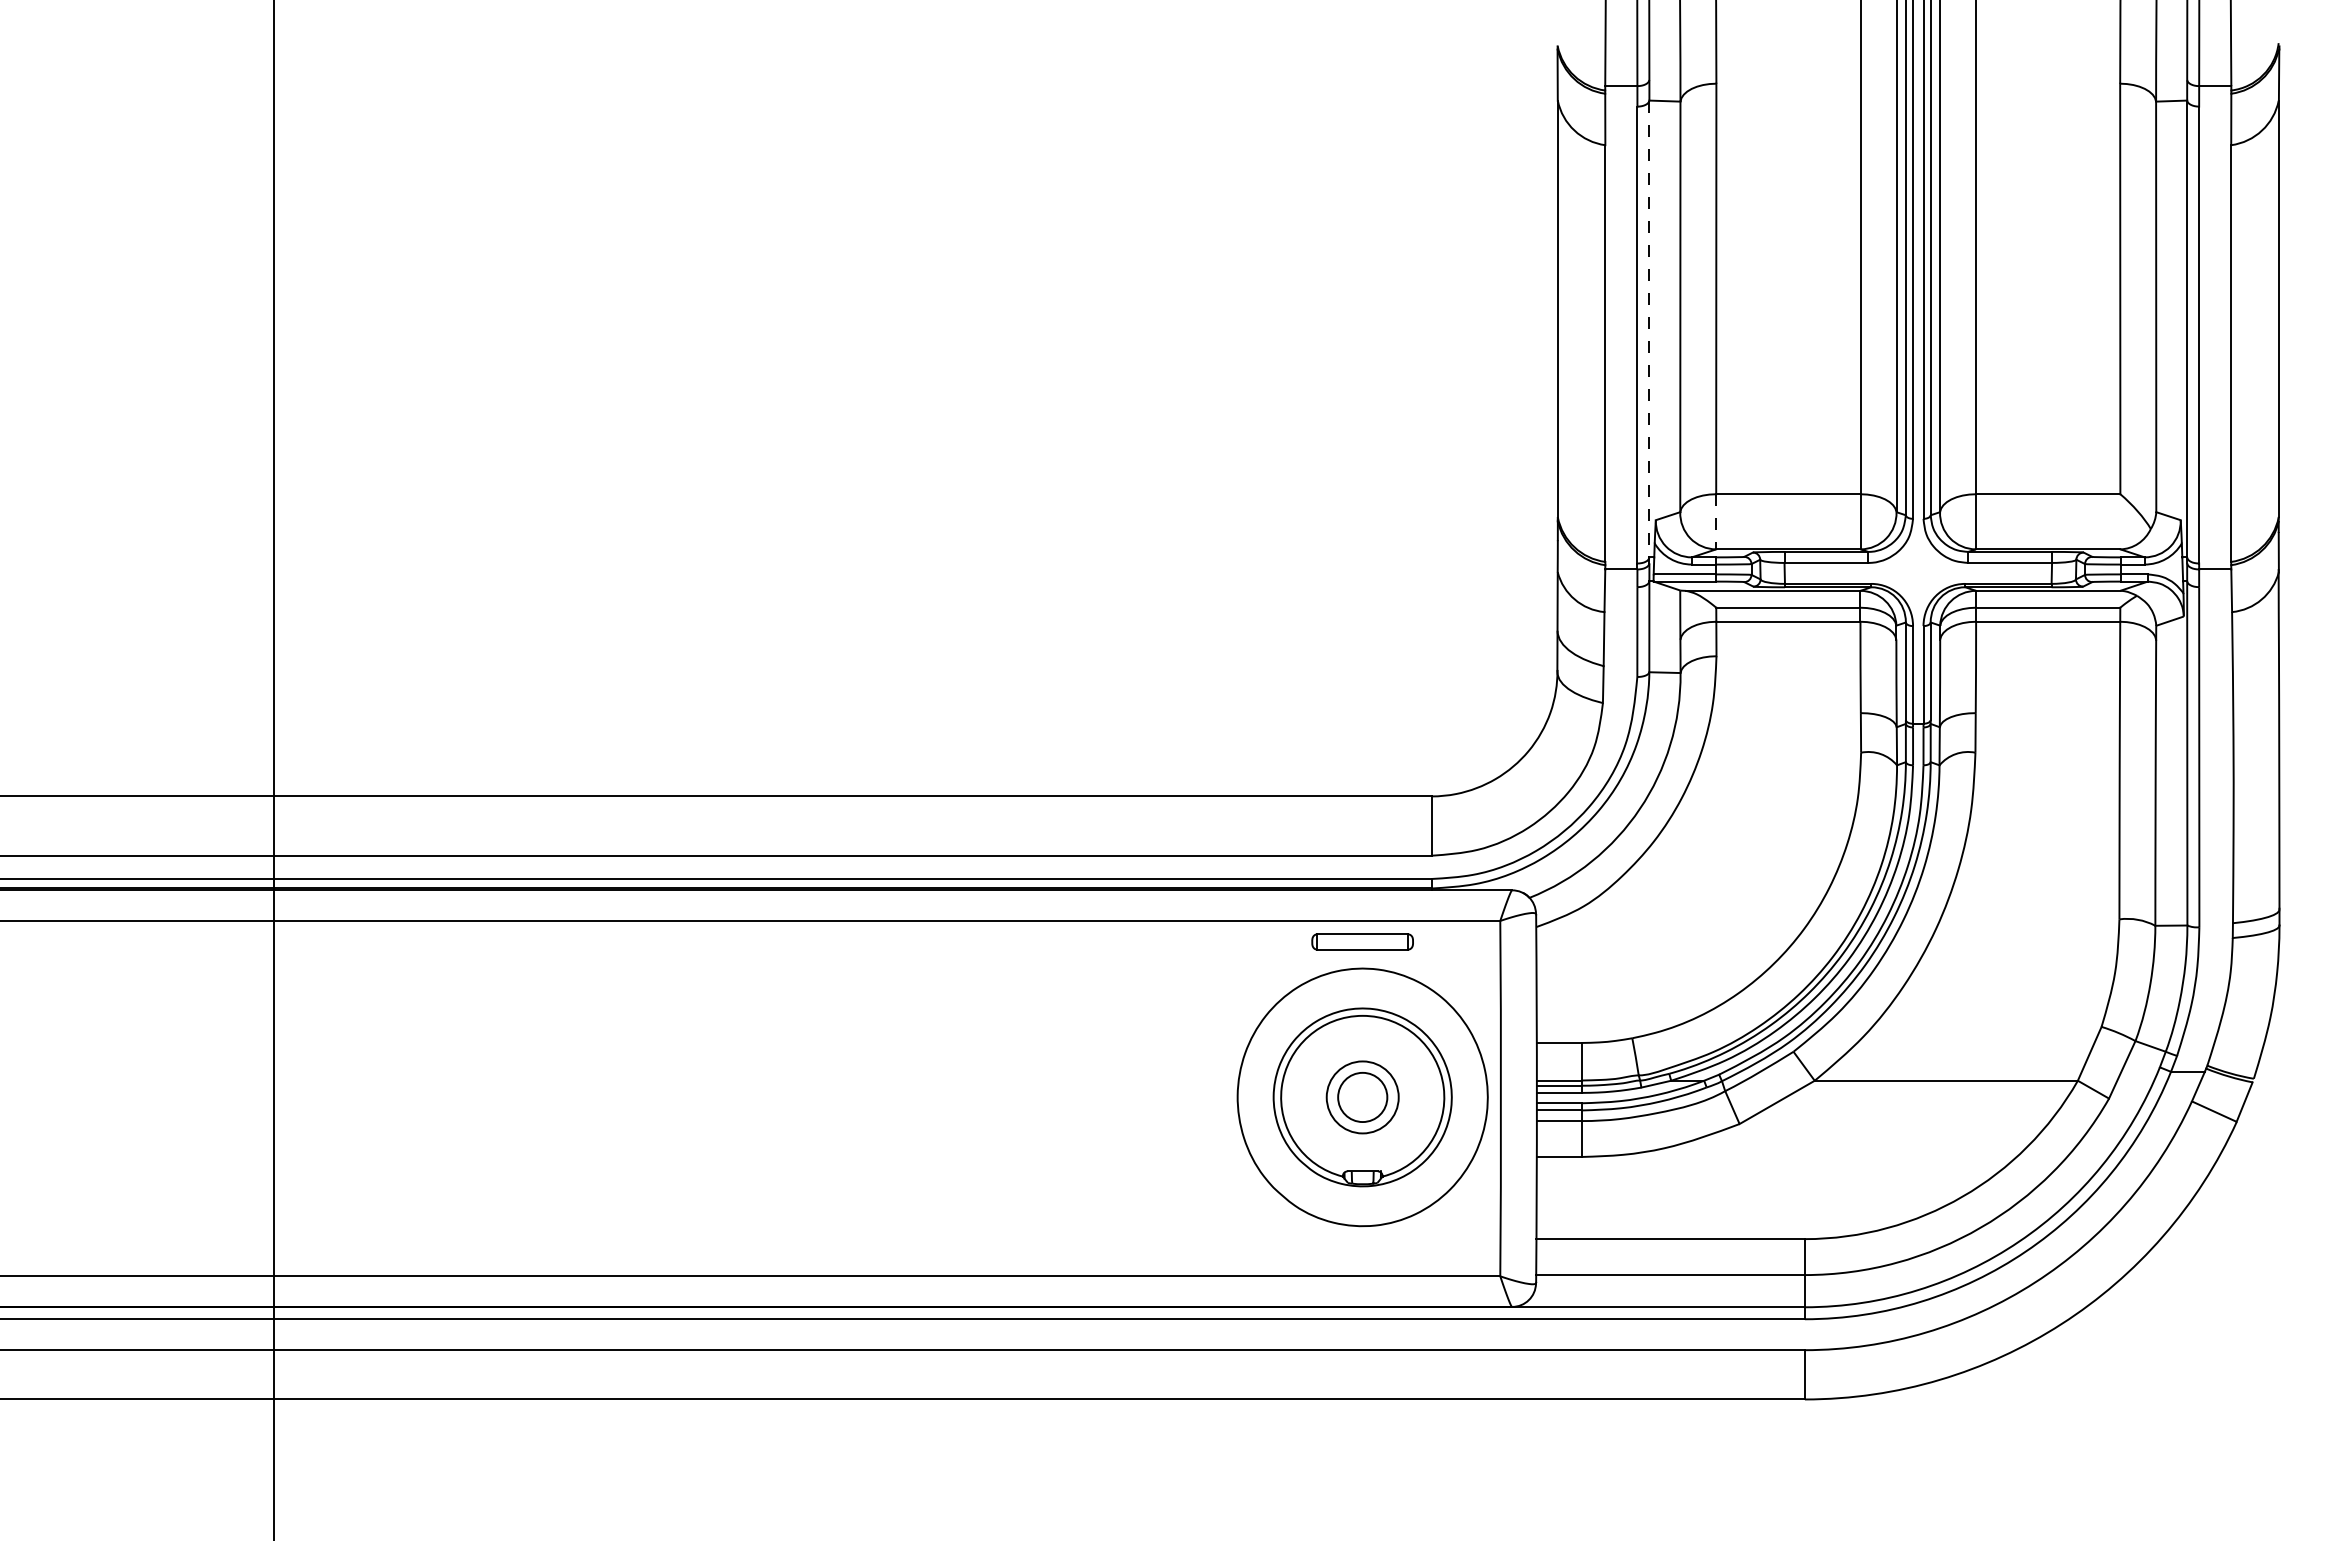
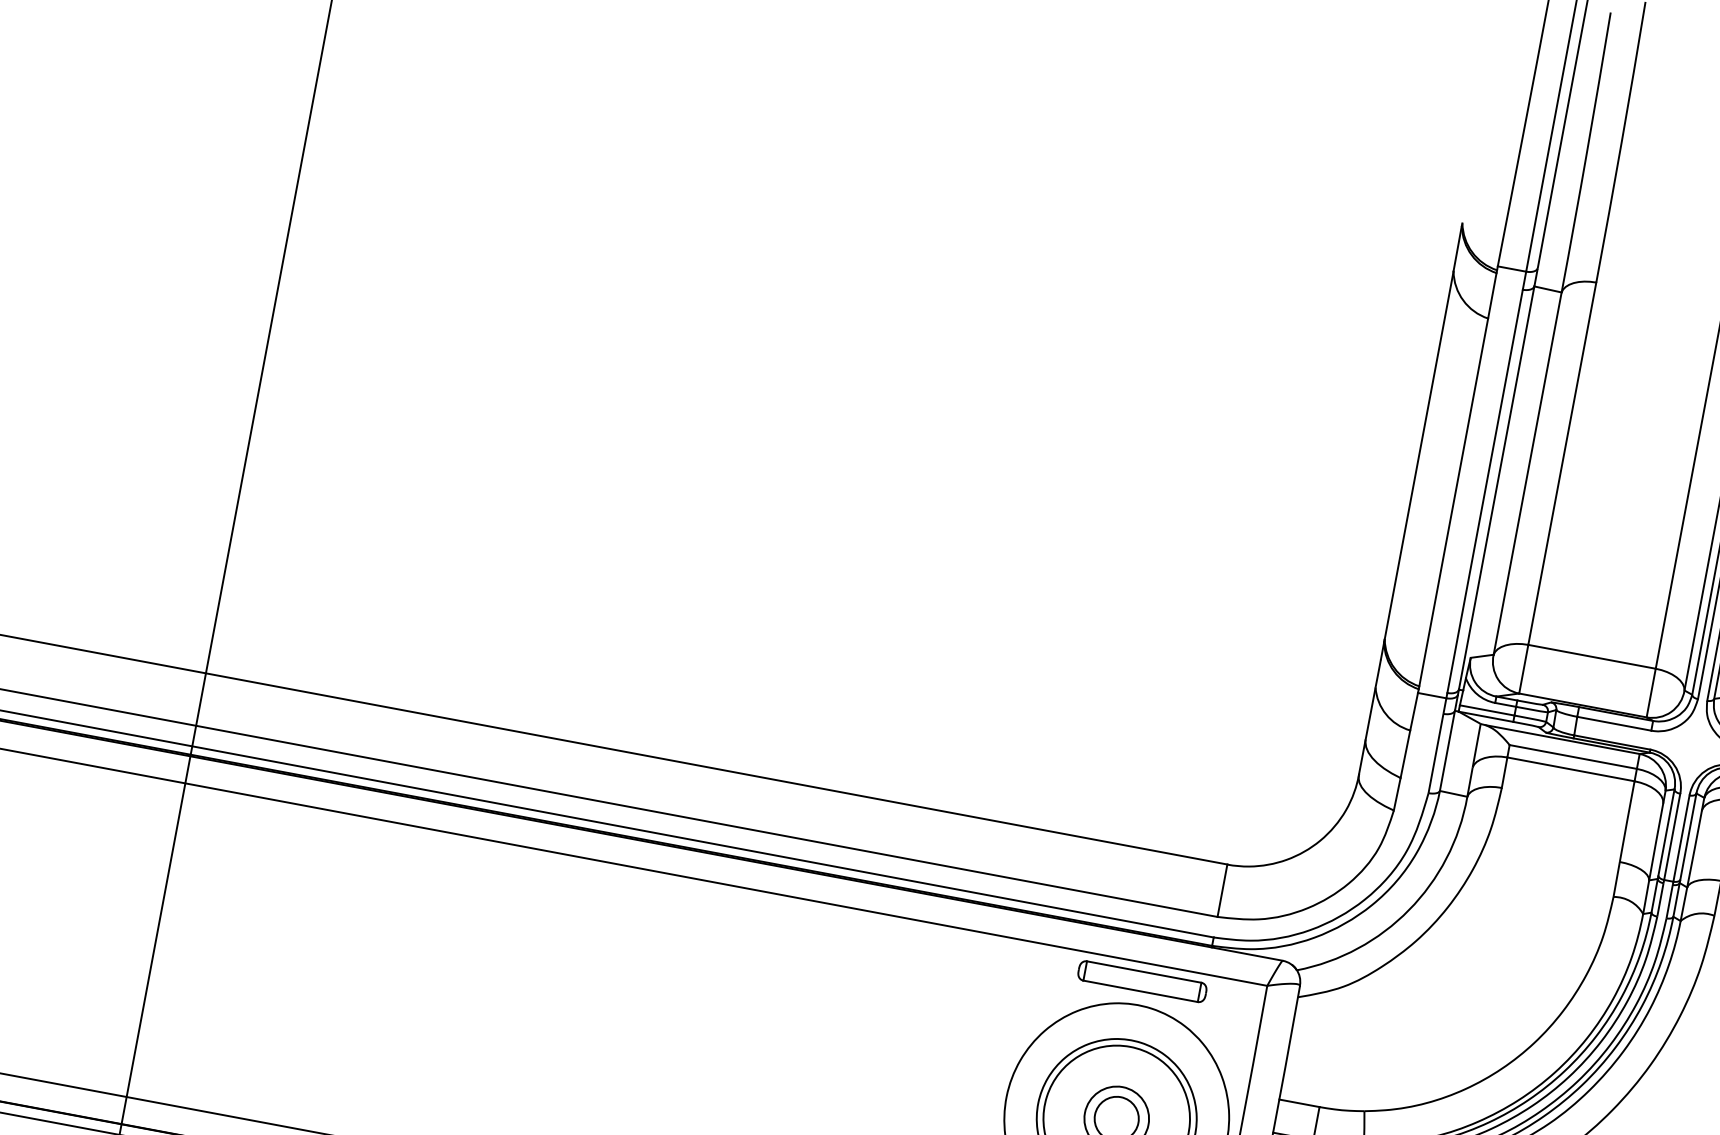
line: (1649, 329) -> (1496, 488), dashed -> solid
line: (1716, 521) -> (1524, 669), dashed -> solid
part: (1362, 941) -> (1142, 981), size x1.43

